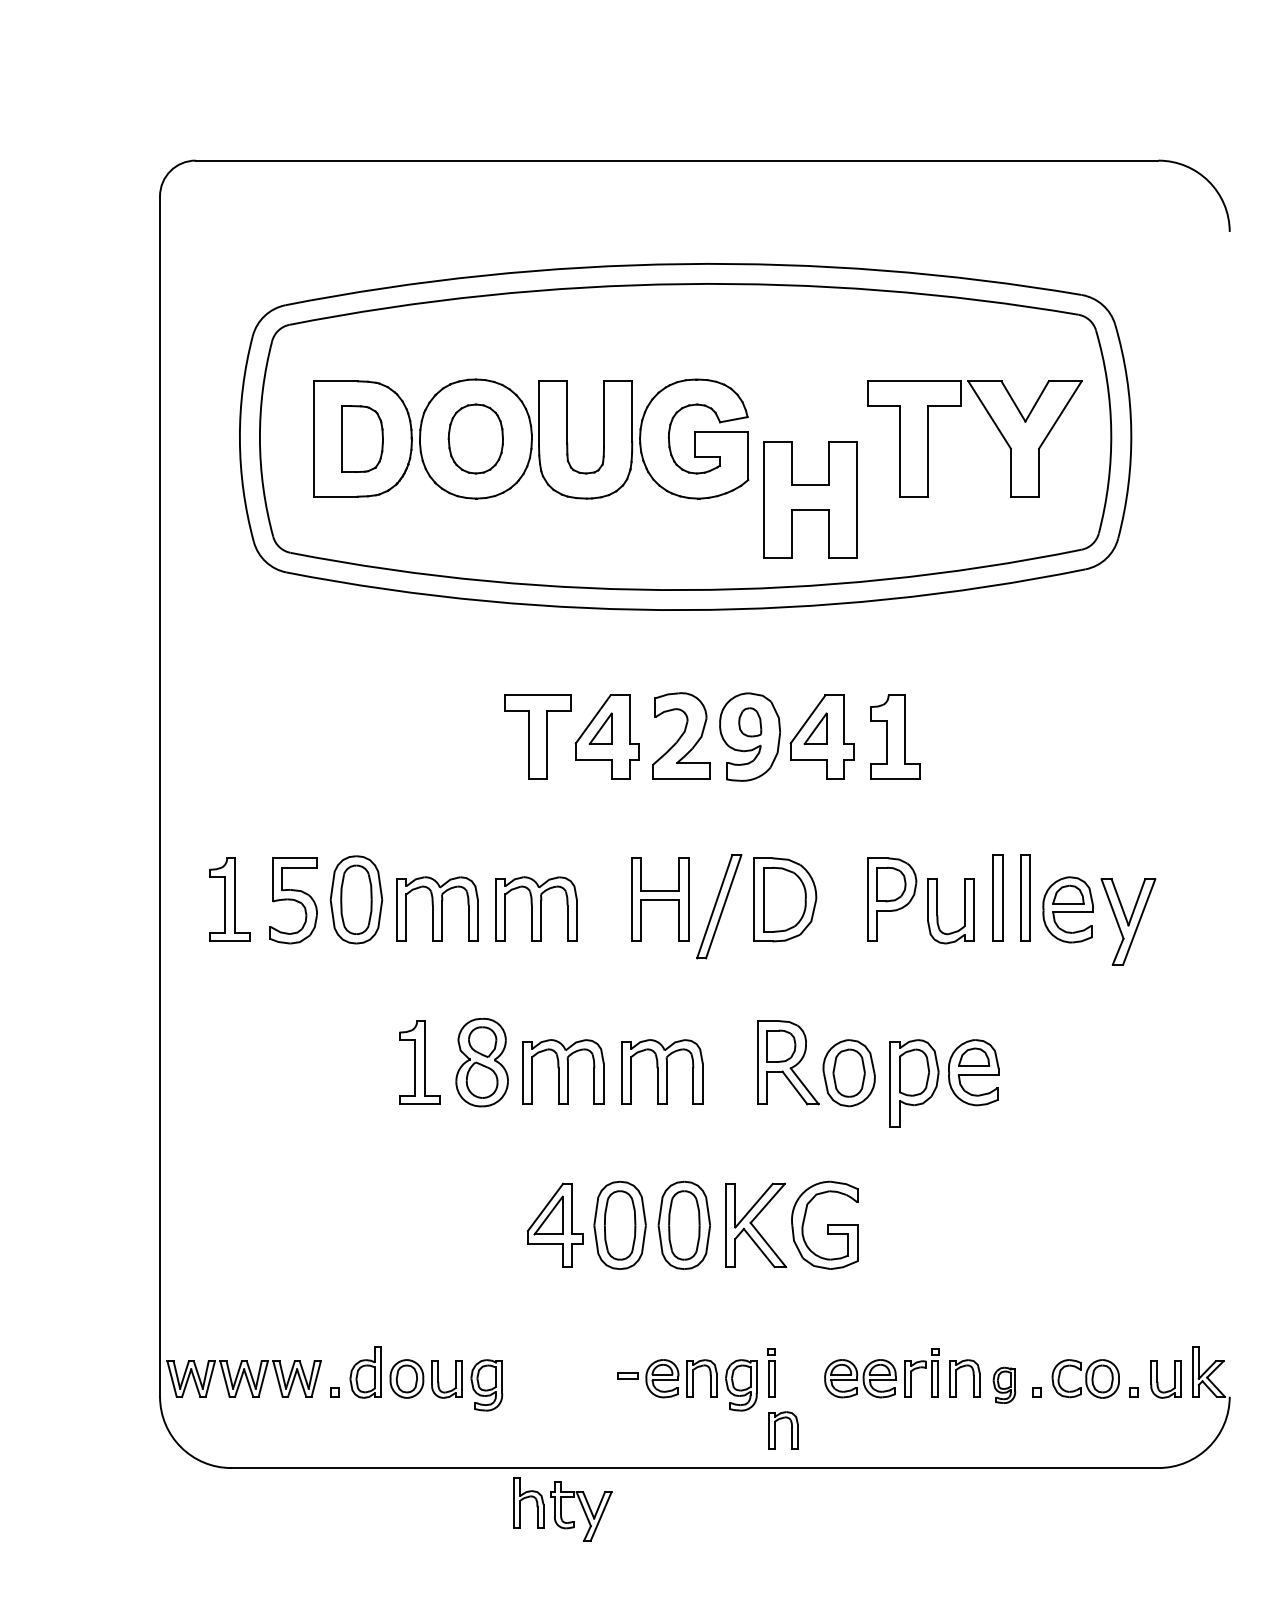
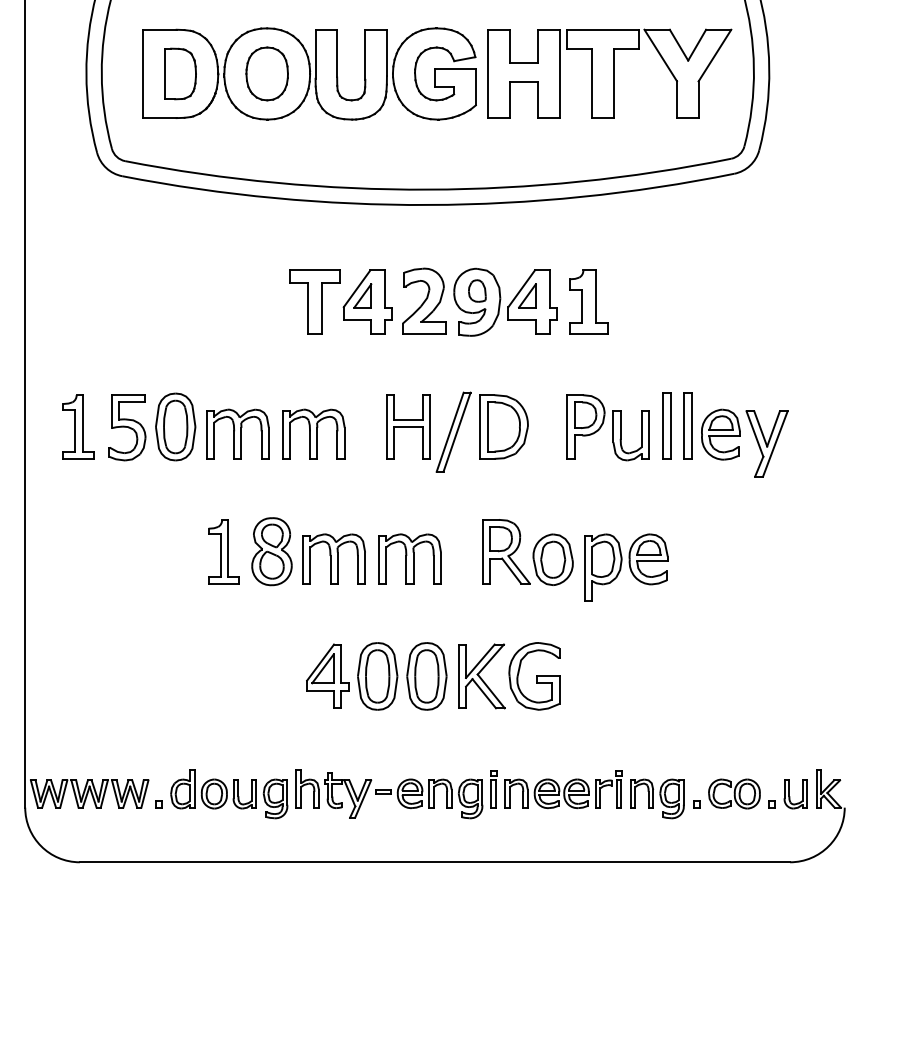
part: (810, 499) -> (523, 73), moved
part: (1004, 1385) -> (672, 799), size x1.43
part: (775, 1430) -> (510, 793), moved
part: (562, 1509) -> (333, 793), moved

